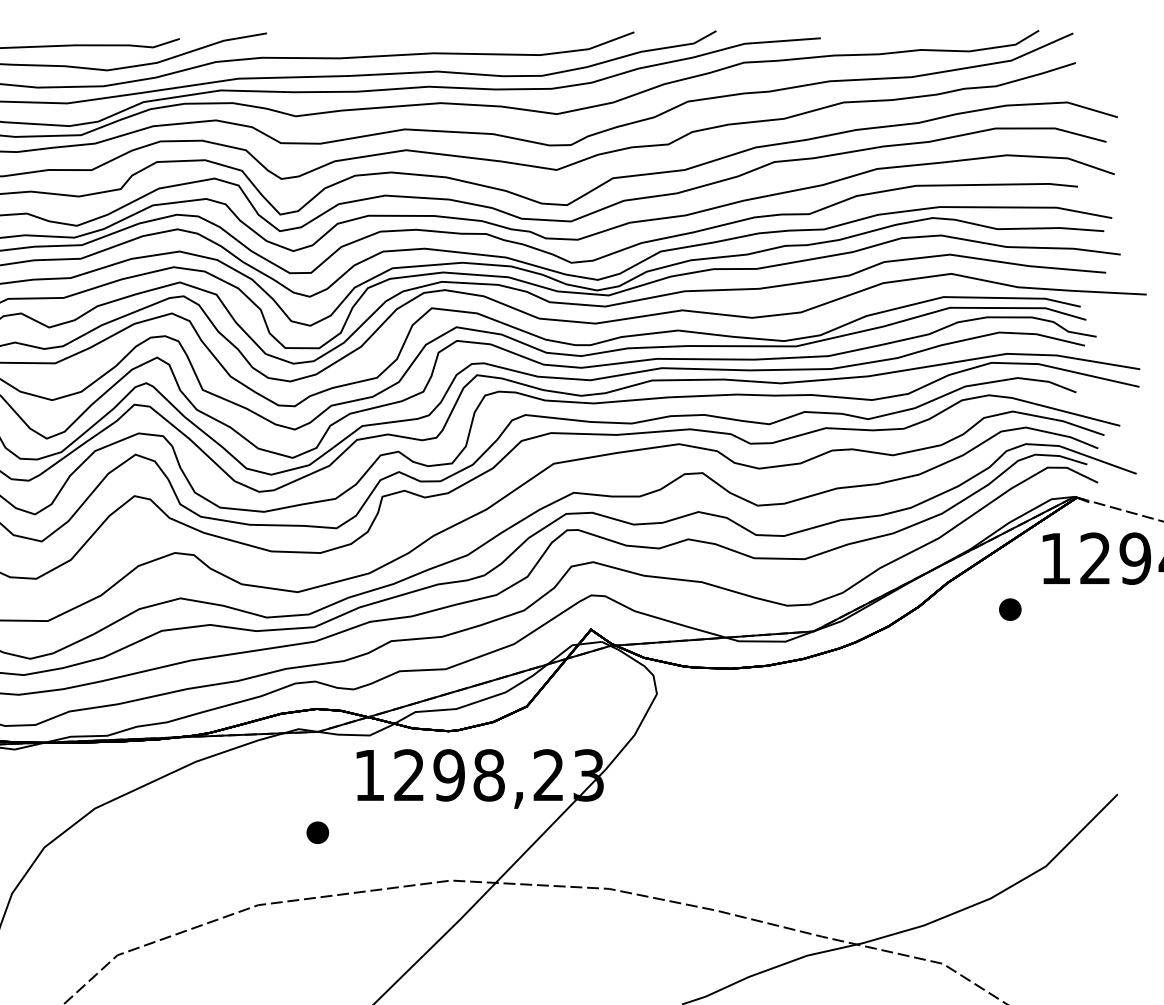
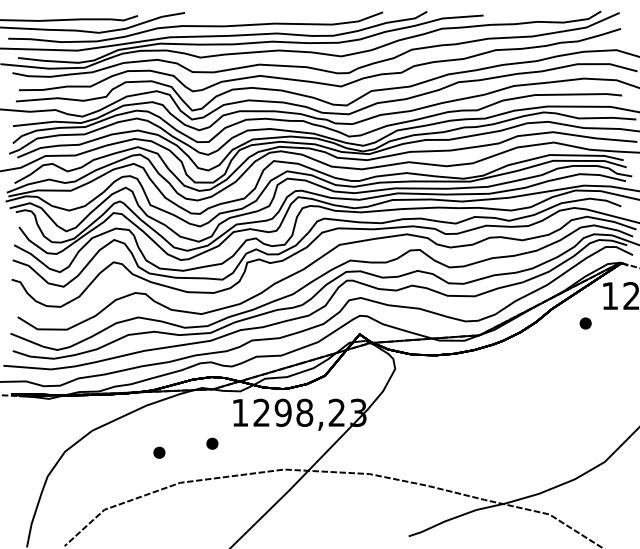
part: (219, 848) -> (159, 452), added

